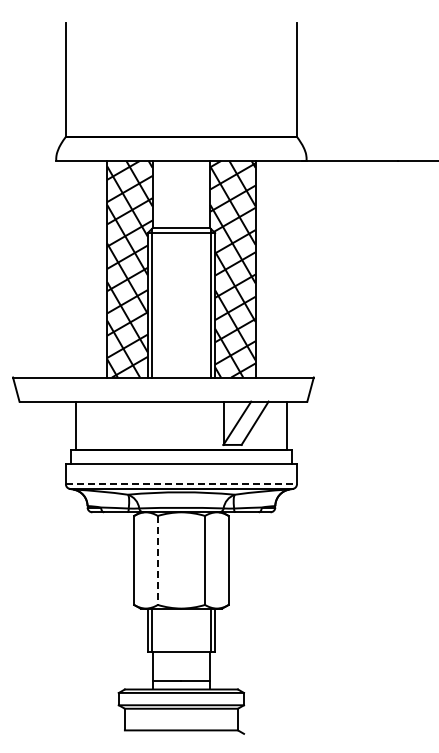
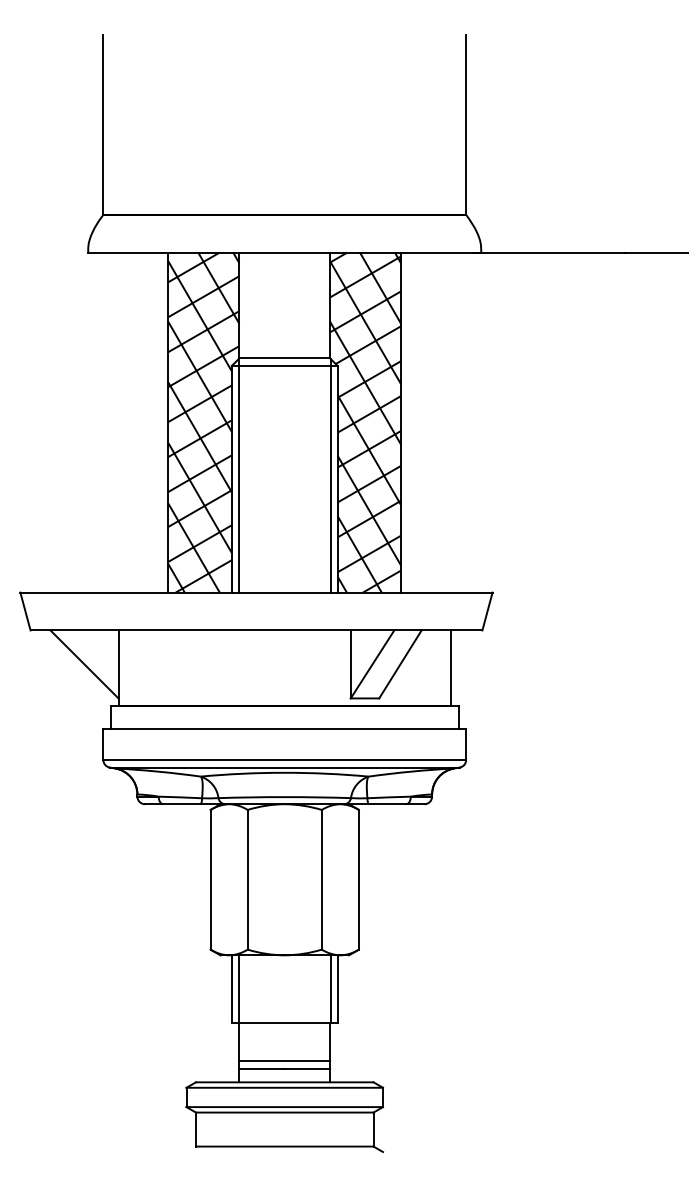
line: (53, 422) -> (83, 663), added
line: (181, 484) -> (284, 760), dashed -> solid
line: (157, 560) -> (247, 879), dashed -> solid
line: (181, 676) -> (284, 1061), added

